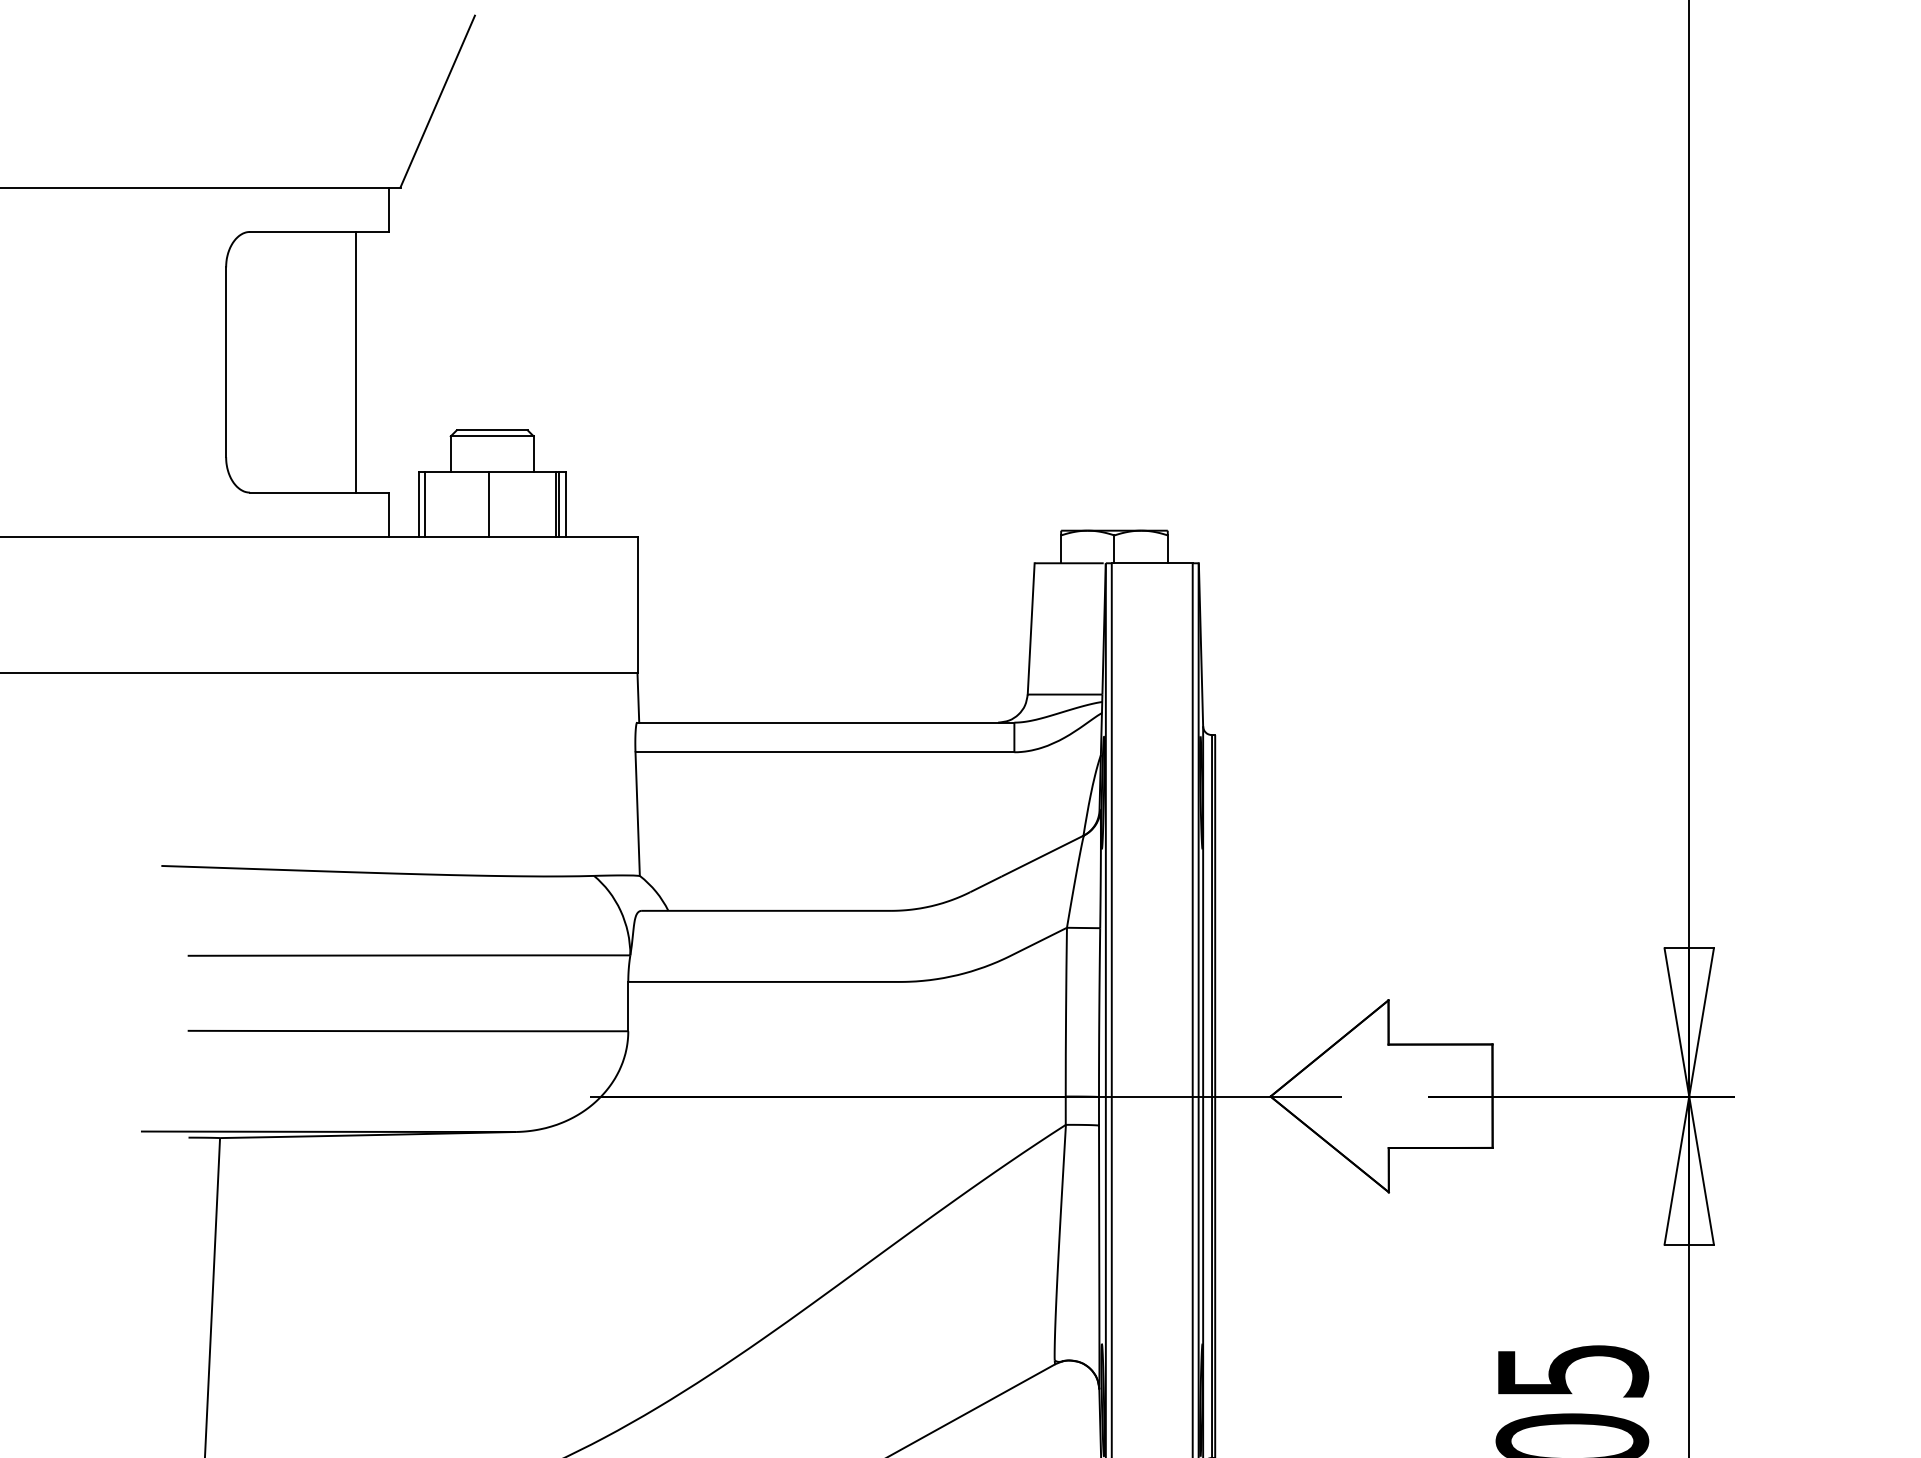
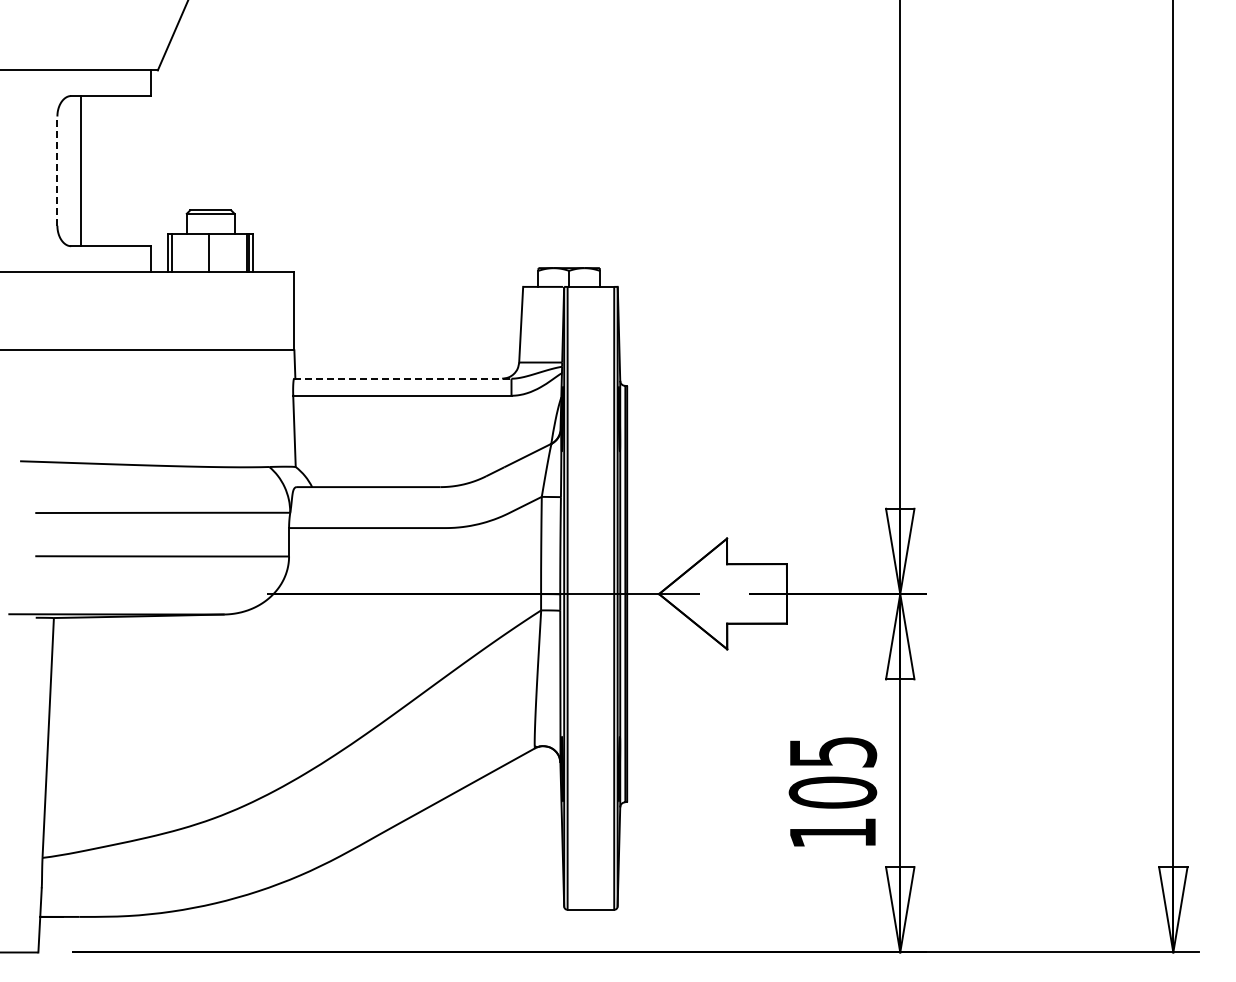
line: (226, 362) -> (57, 171), solid -> dashed
line: (356, 362) -> (81, 171), moved
line: (825, 722) -> (402, 378), solid -> dashed

